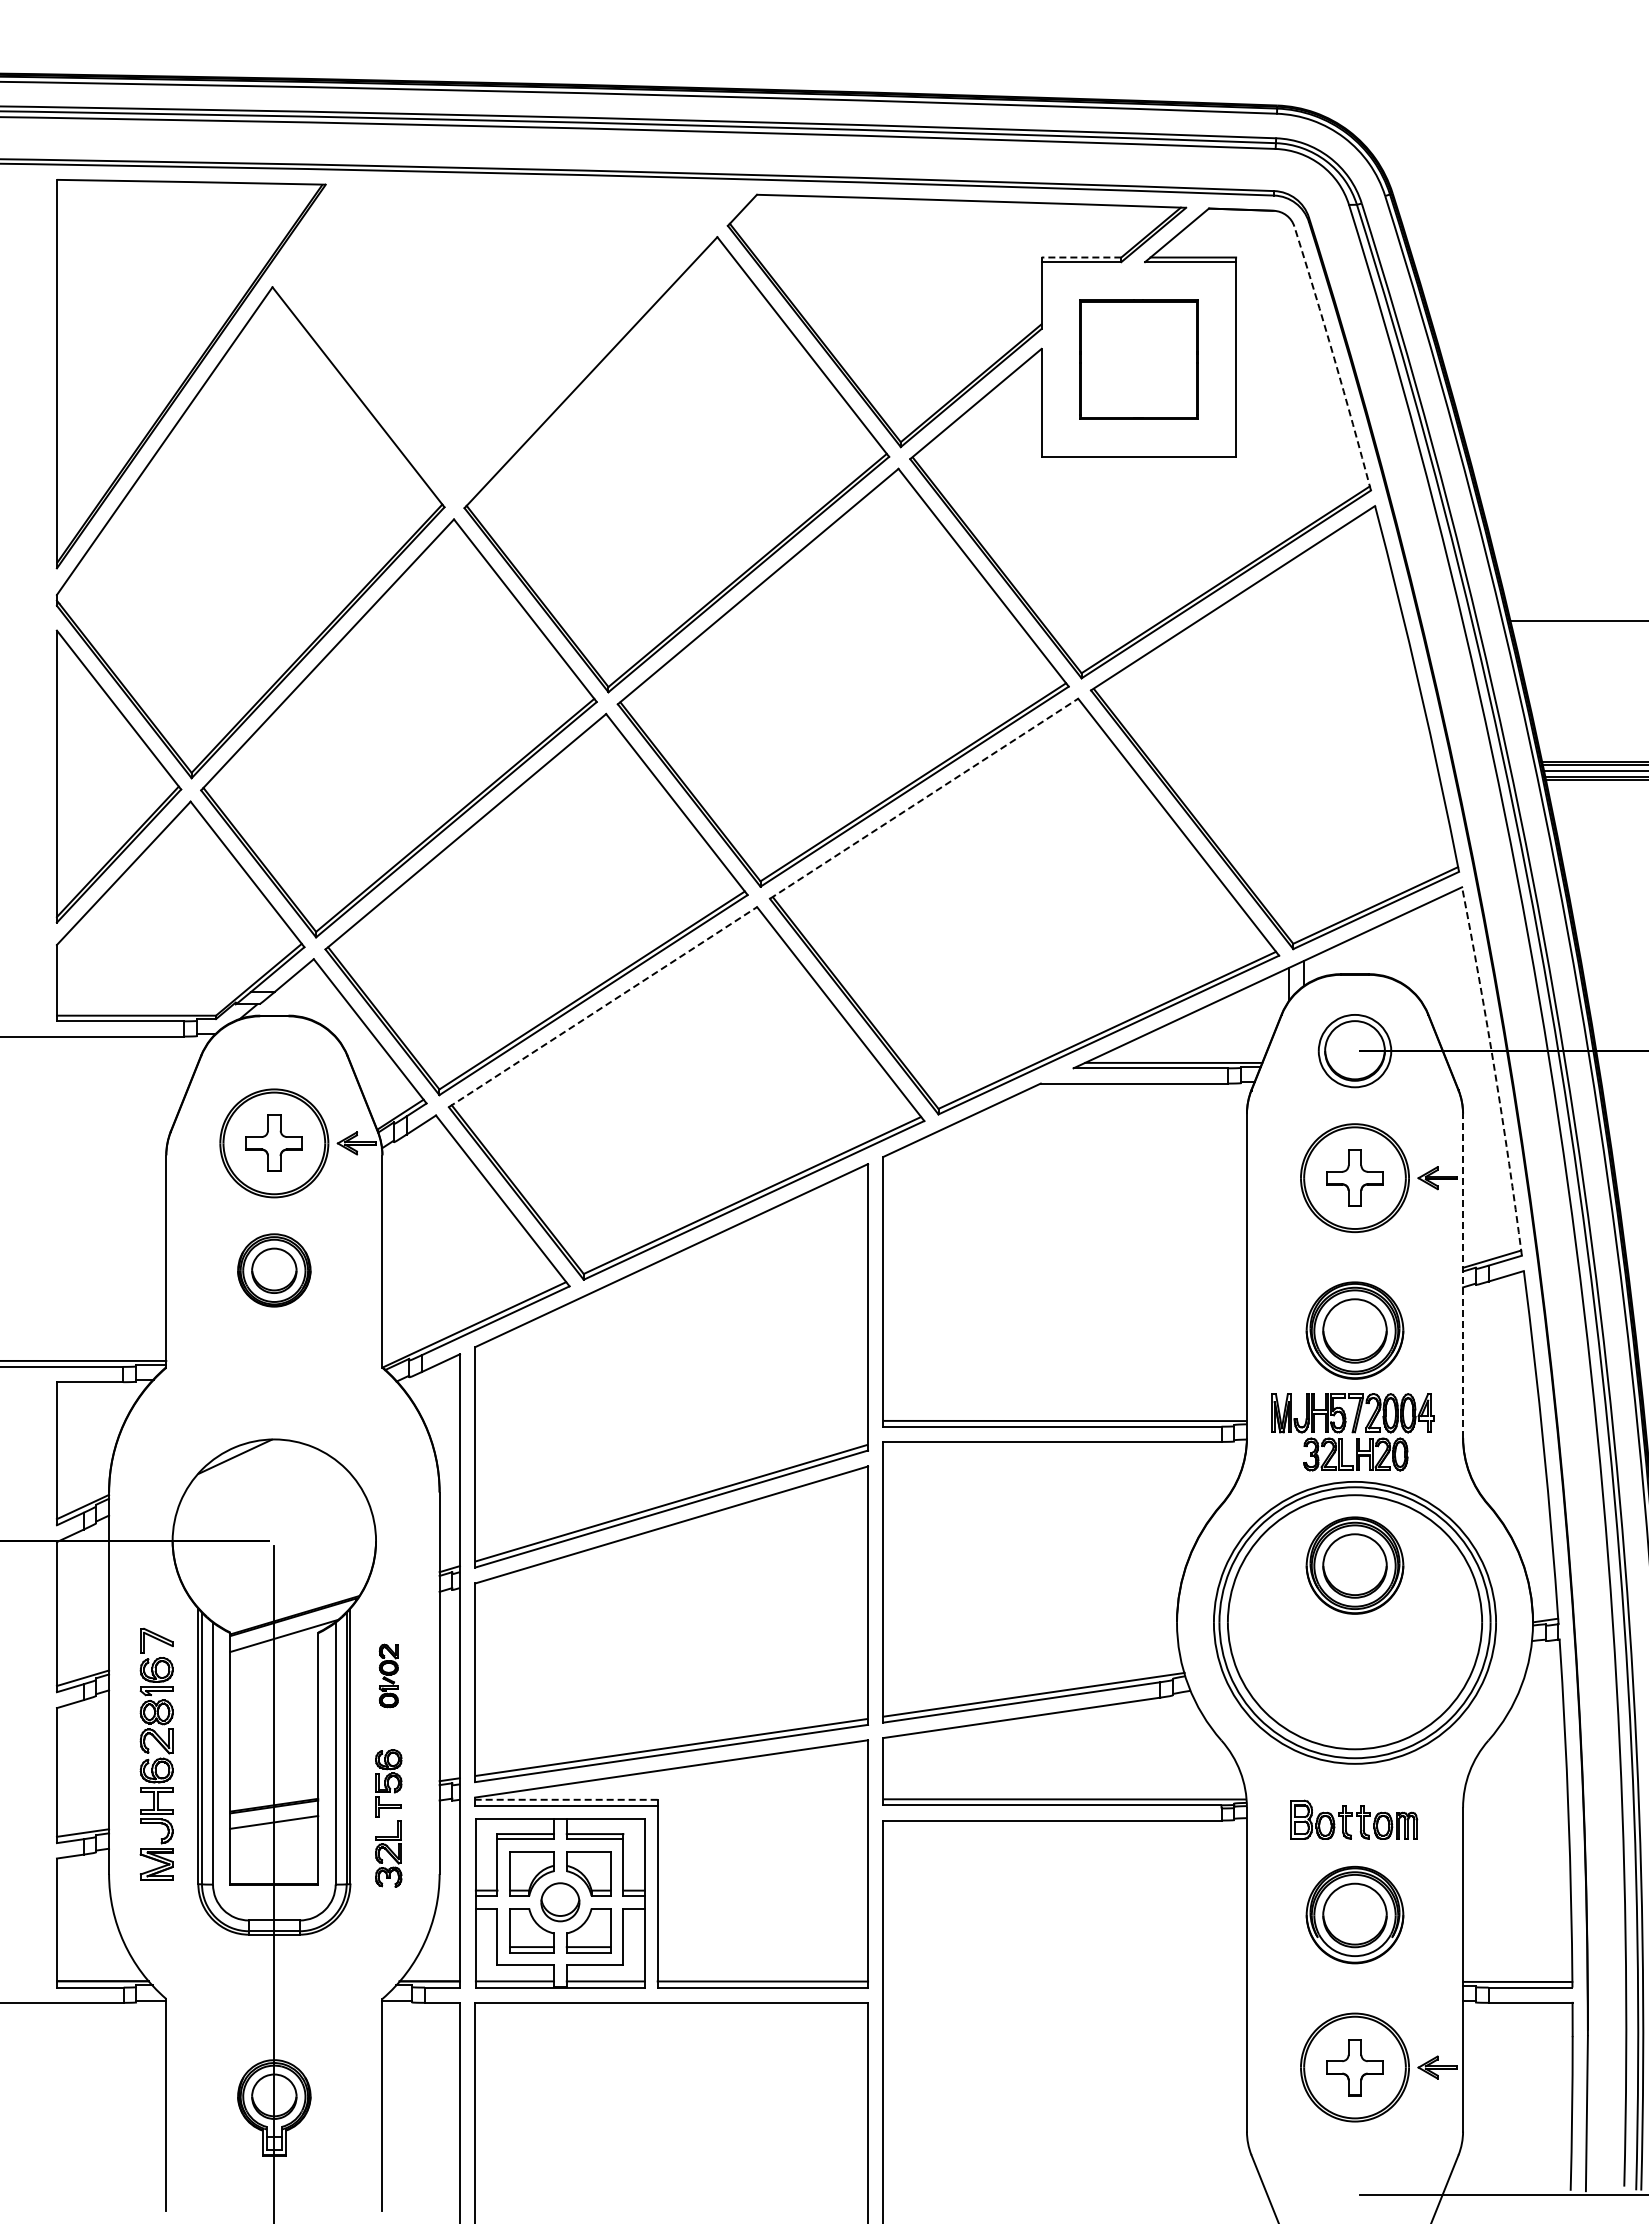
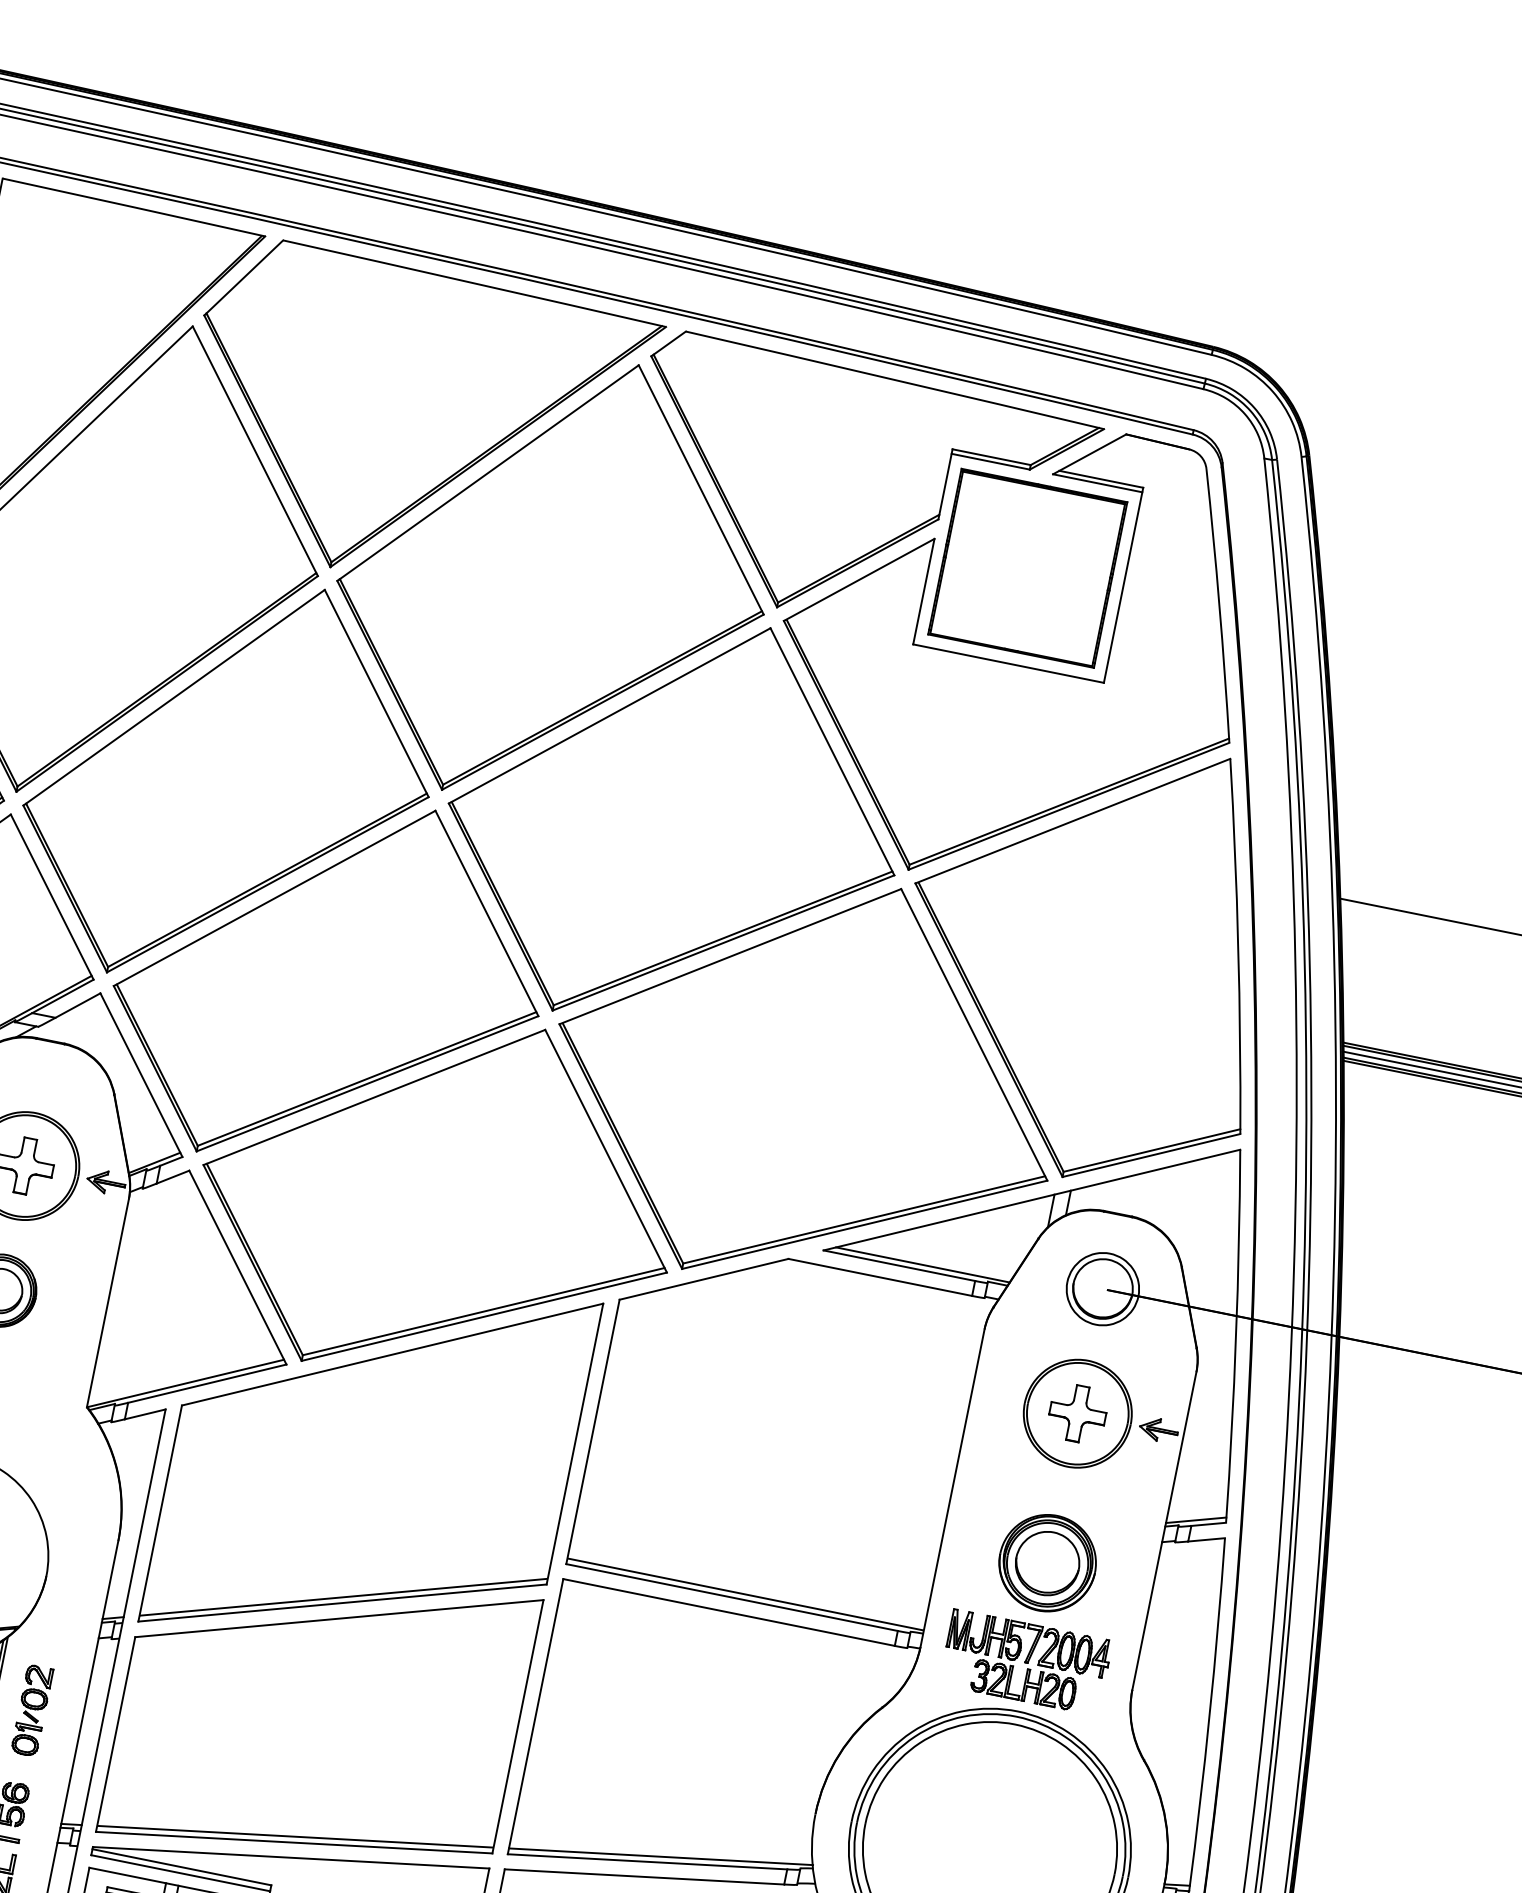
line: (1081, 257) -> (991, 457), dashed -> solid
part: (508, 340) -> (413, 425), added
arc: (1334, 358) -> (1219, 606), dashed -> solid
part: (1138, 359) -> (1027, 568), size x1.43
line: (924, 798) -> (730, 956), dashed -> solid
line: (602, 1007) -> (373, 1097), dashed -> solid
arc: (1494, 1071) -> (1235, 1336), dashed -> solid
line: (1463, 1276) -> (1164, 1531), dashed -> solid
part: (1354, 1565) -> (1000, 1793), removed
part: (388, 1675) -> (32, 1710), size x1.43
line: (565, 1799) -> (181, 1866), dashed -> solid

